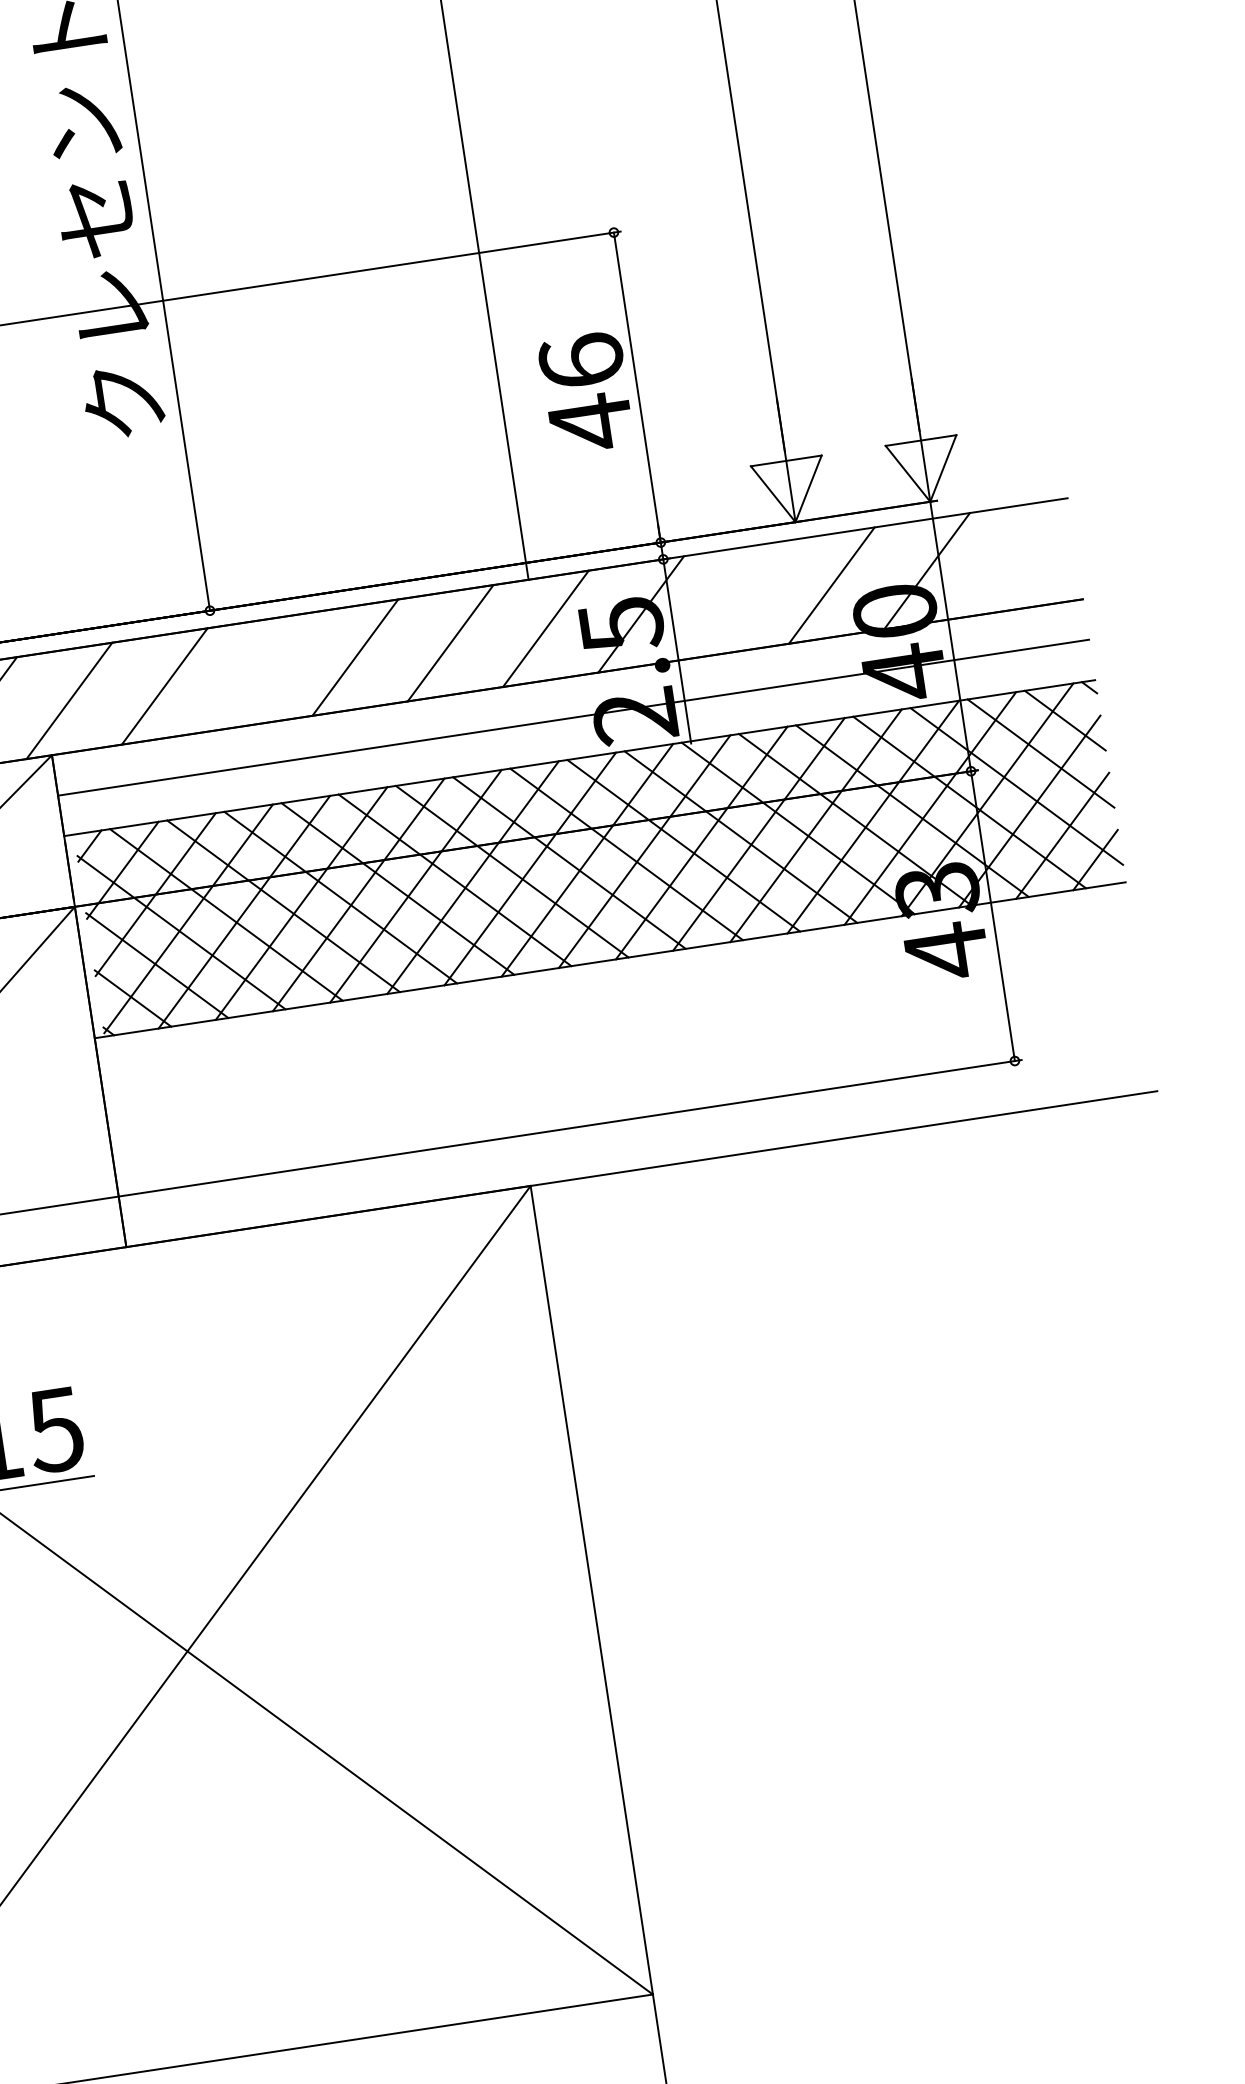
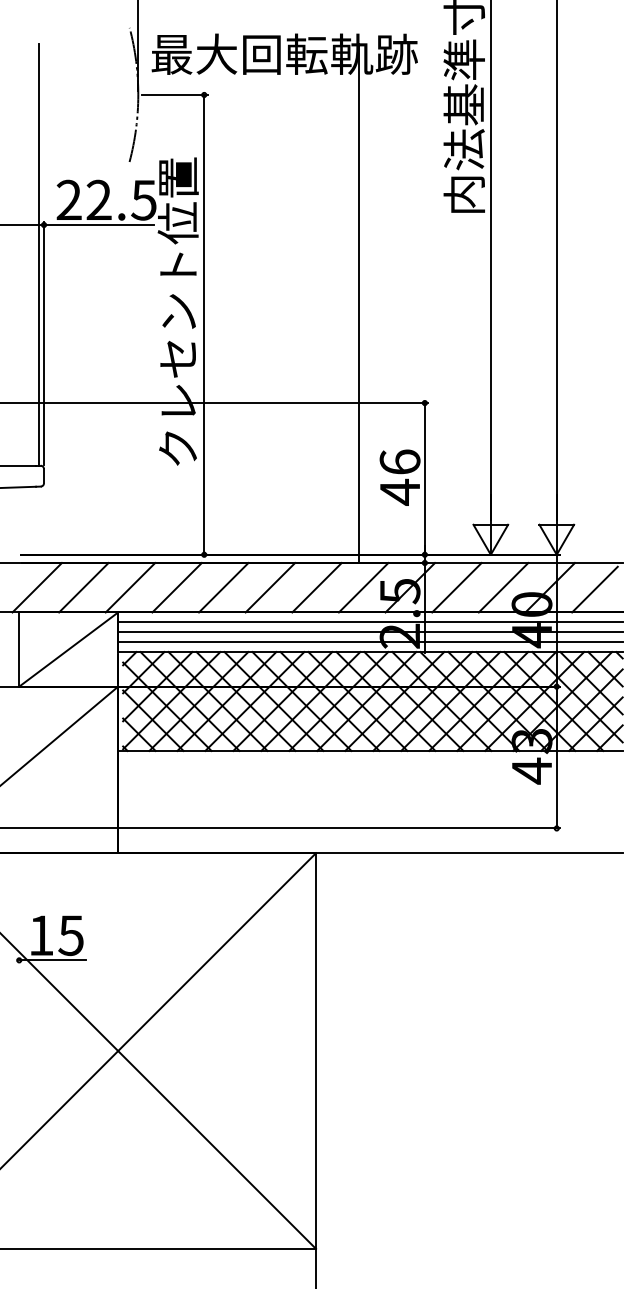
line: (1018, 561) -> (594, 589), added
line: (735, 599) -> (456, 587), added
line: (259, 671) -> (223, 587), added
line: (570, 697) -> (370, 622), added
line: (576, 738) -> (370, 642), added

